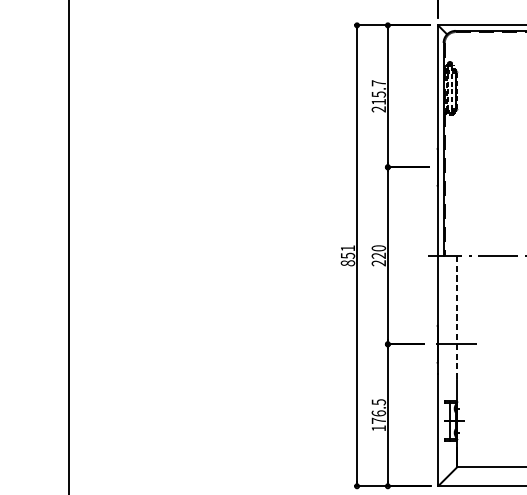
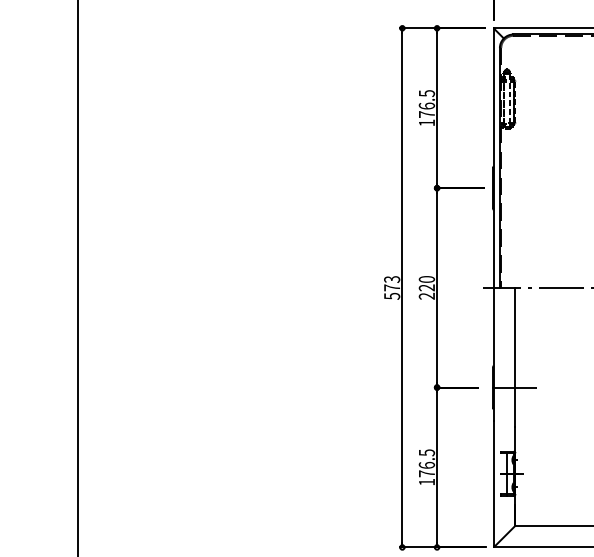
text: (378, 96) -> (426, 108), 215.7 -> 176.5
text: (348, 255) -> (392, 287), 851 -> 573
line: (457, 317) -> (515, 357), dashed -> solid

